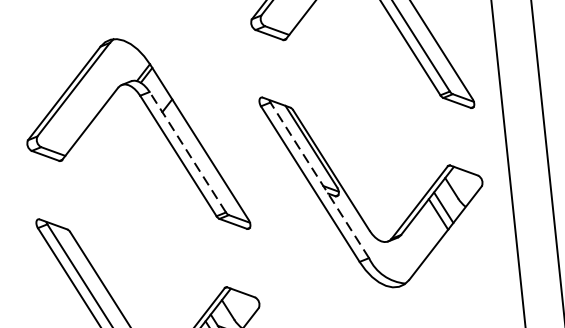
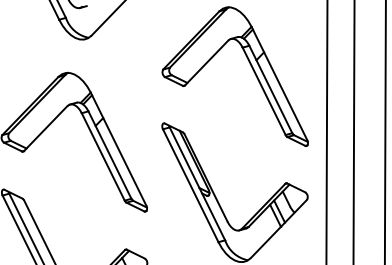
line: (187, 152) -> (109, 155), dashed -> solid
line: (319, 179) -> (197, 183), dashed -> solid

